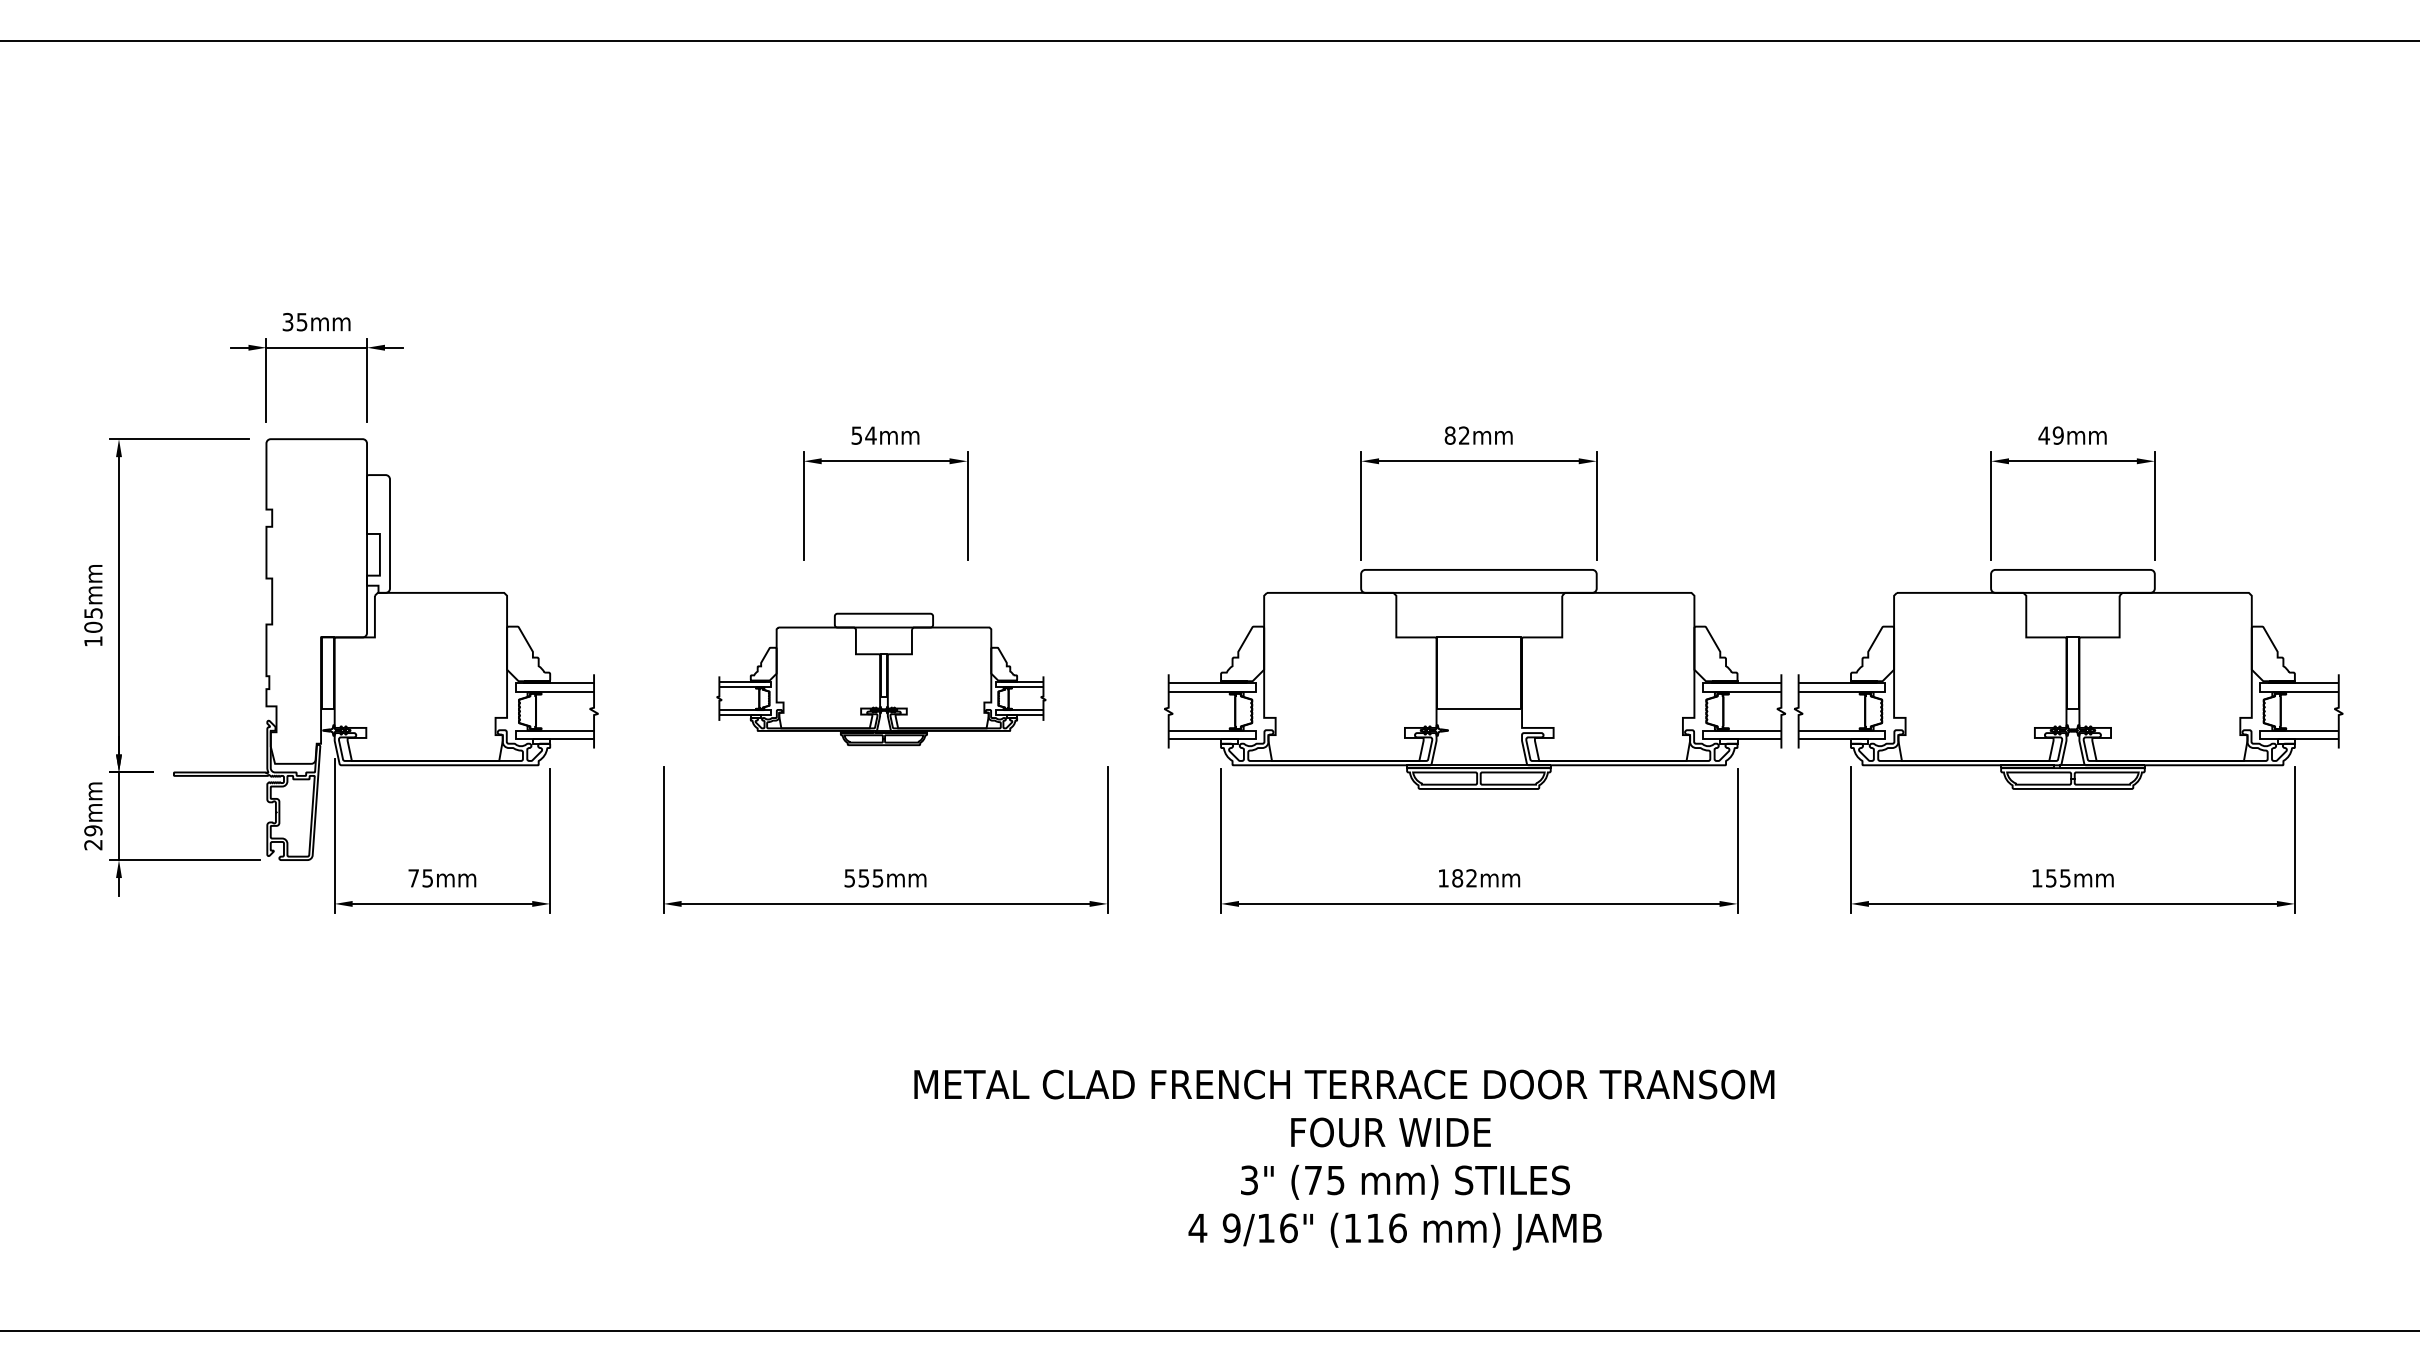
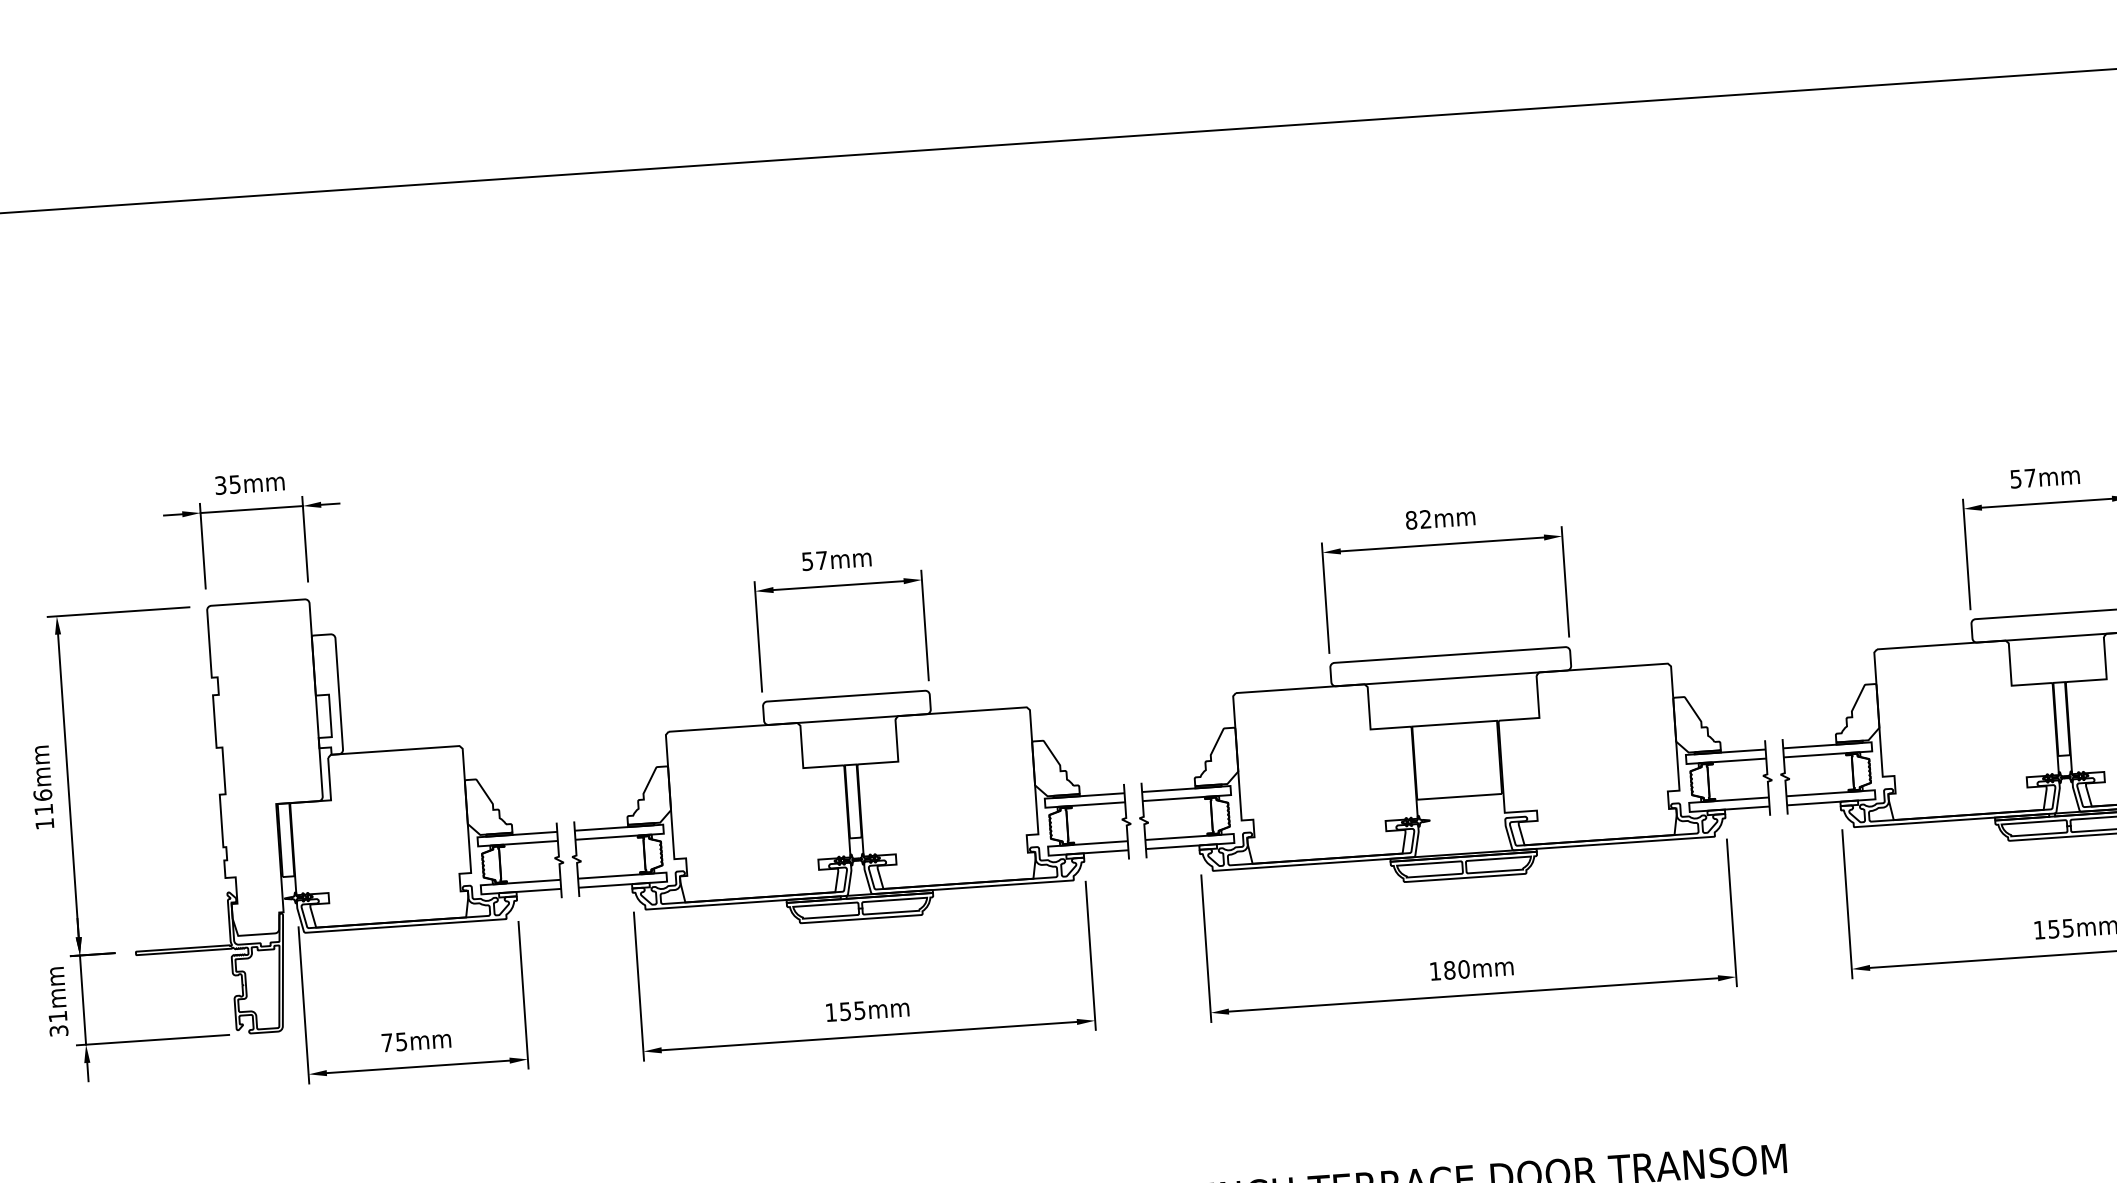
text: (870, 435) -> (821, 560), 54mm -> 57mm
text: (2050, 435) -> (2022, 478), 49mm -> 57mm
text: (93, 619) -> (43, 801), 105mm -> 116mm
part: (881, 679) -> (849, 807), size x1.67
text: (93, 837) -> (58, 1023), 29mm -> 31mm
text: (849, 878) -> (830, 1012), 555mm -> 155mm
text: (1471, 878) -> (1463, 969), 182mm -> 180mm

